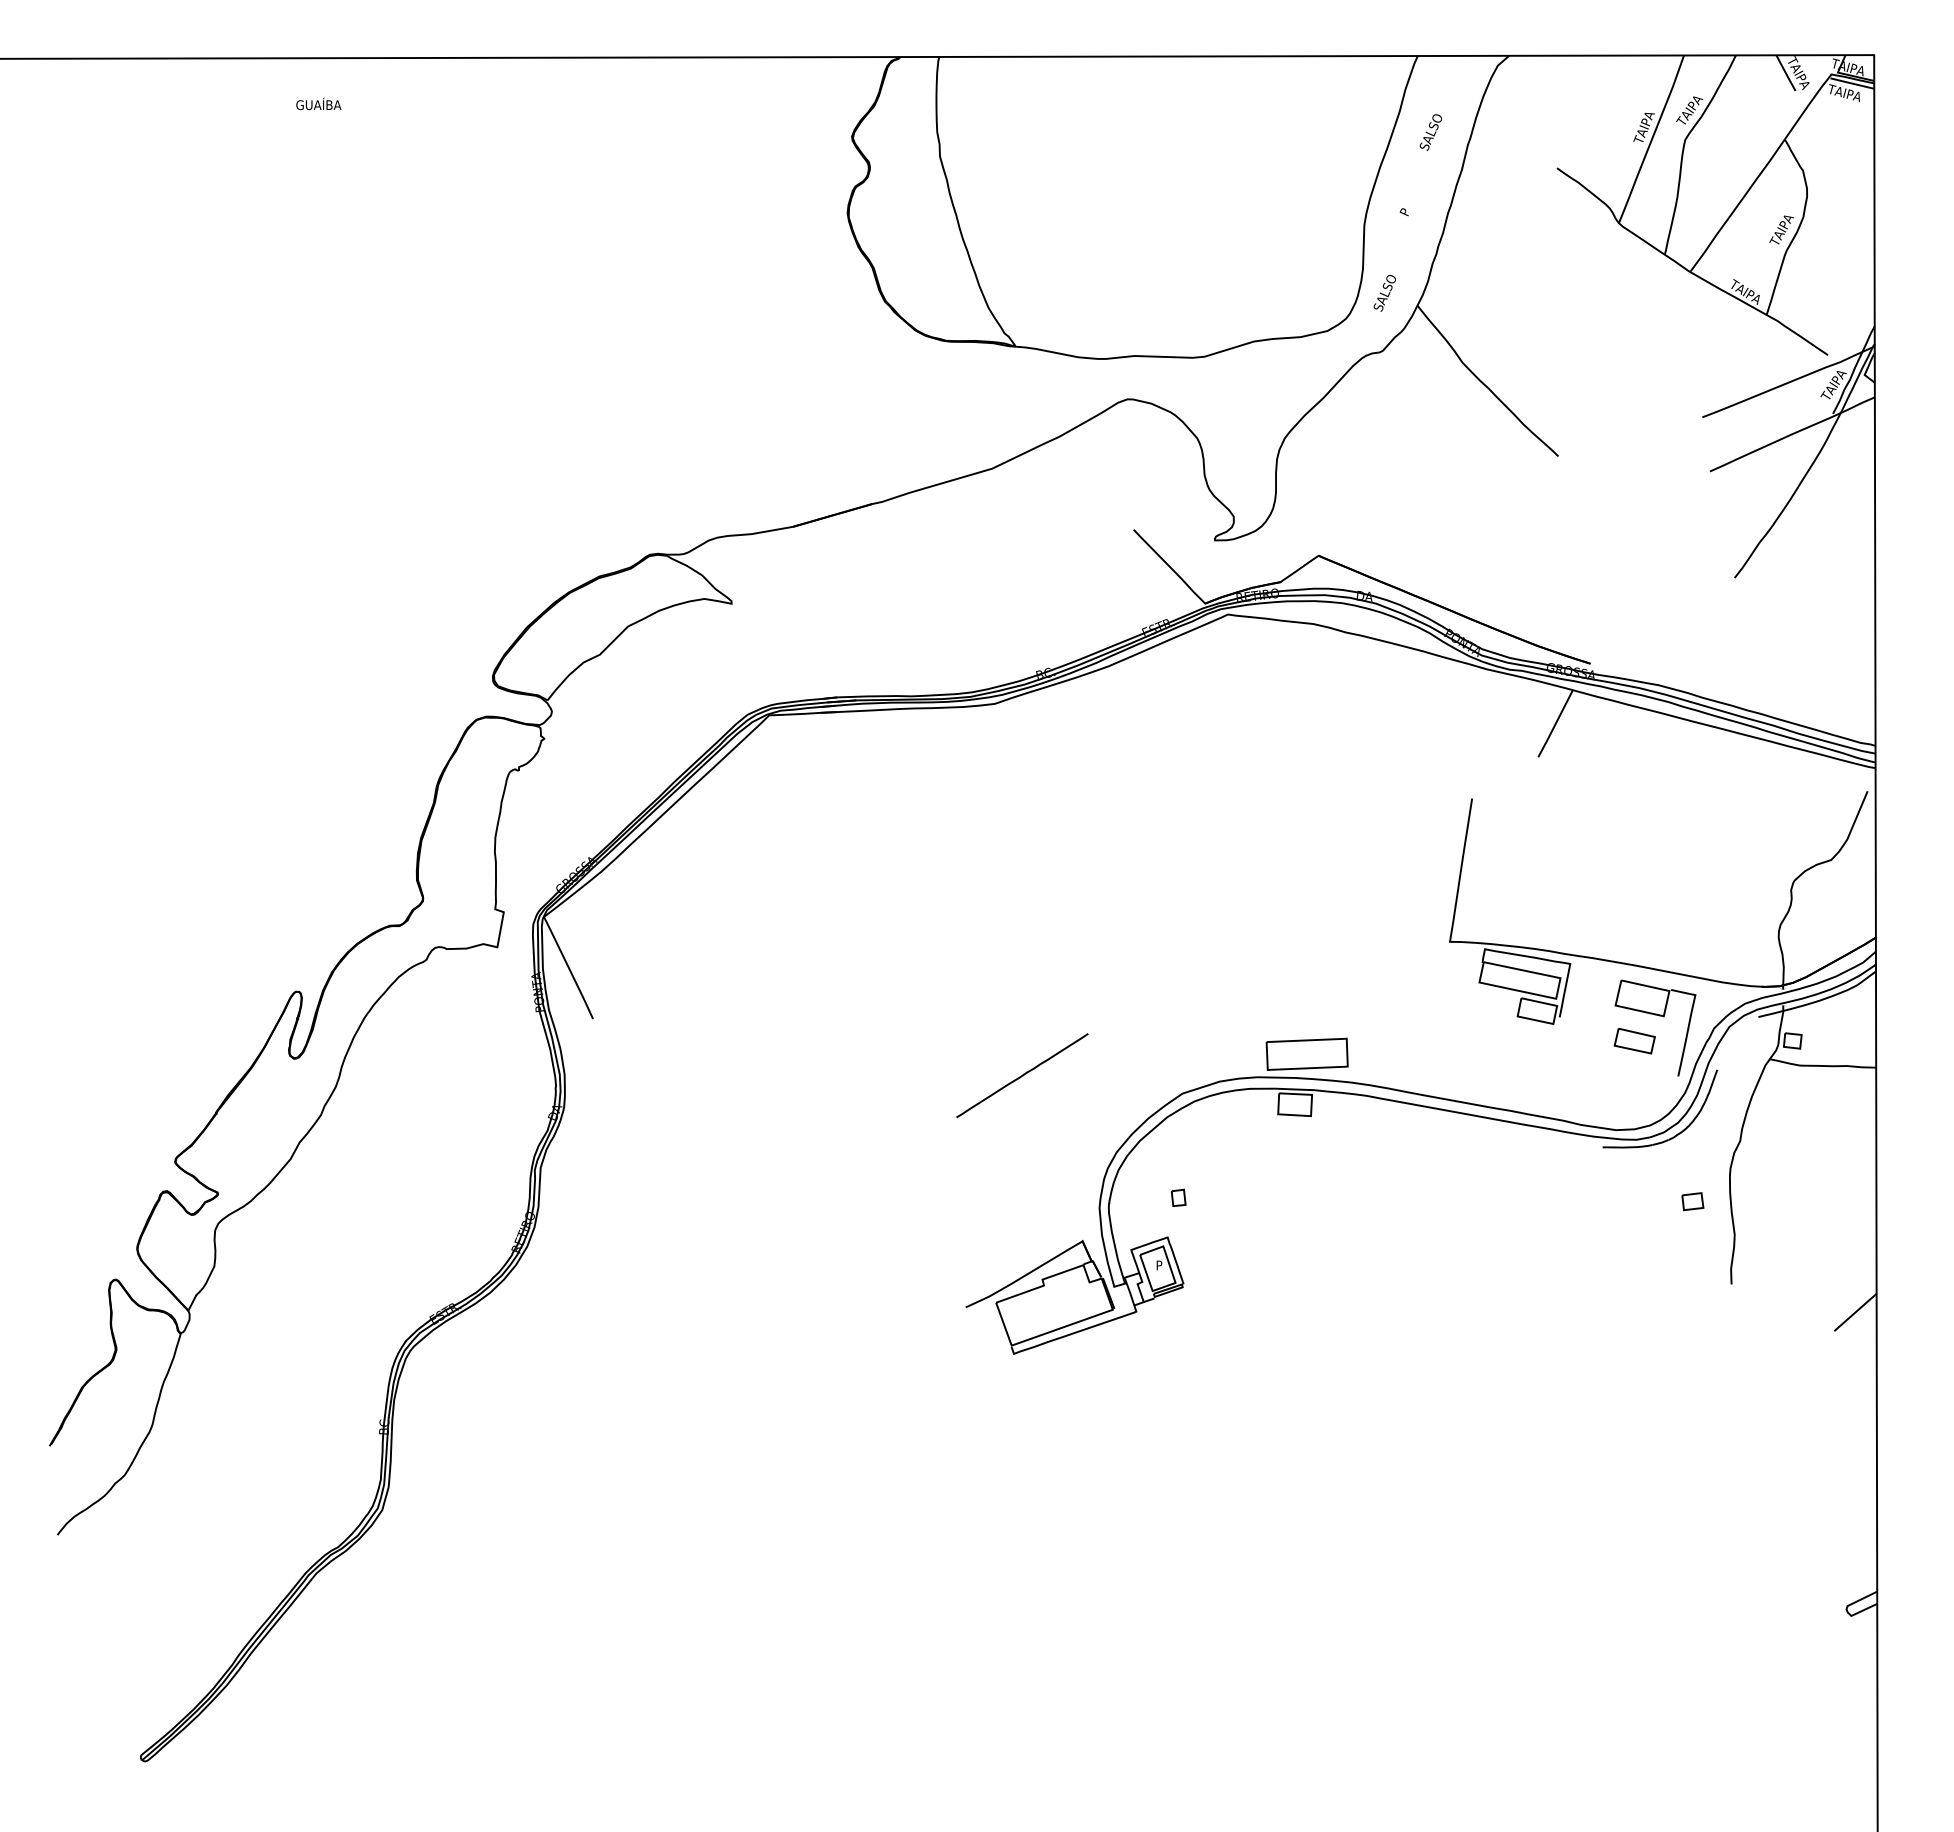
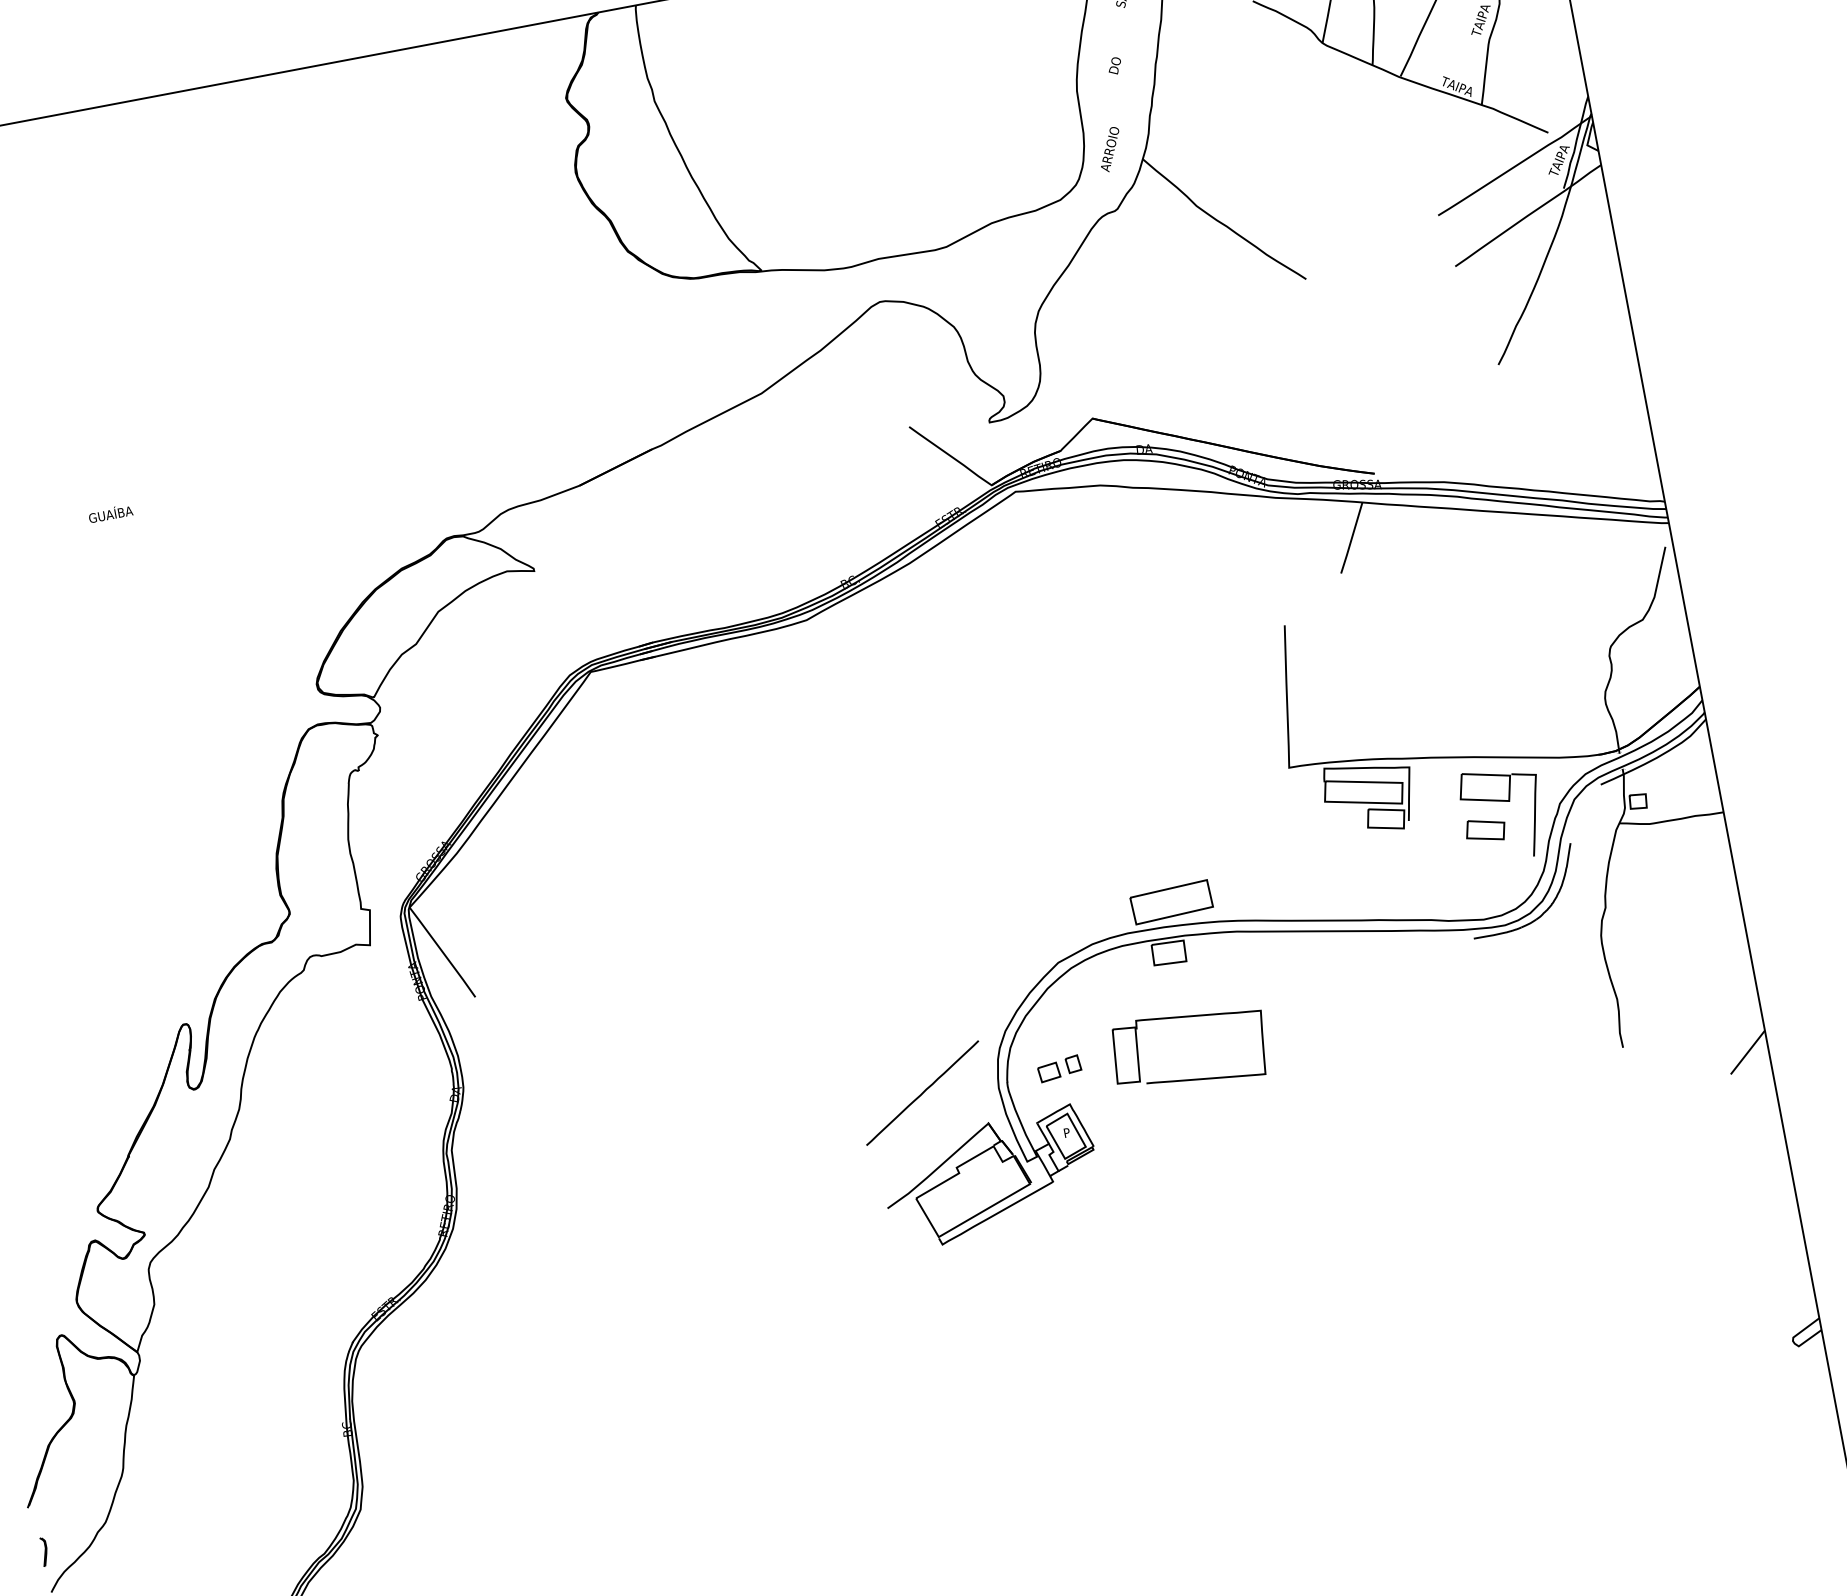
text: (318, 103) -> (110, 513), moved
text: (1407, 206) -> (1115, 65), P -> DO
text: (1386, 290) -> (1110, 150), SALSO -> ARROIO
line: (1022, 1075) -> (922, 1092), moved
part: (1692, 1201) -> (1048, 1072), moved
part: (1294, 1234) -> (1191, 1078), added
part: (57, 1493) -> (43, 1552), added

